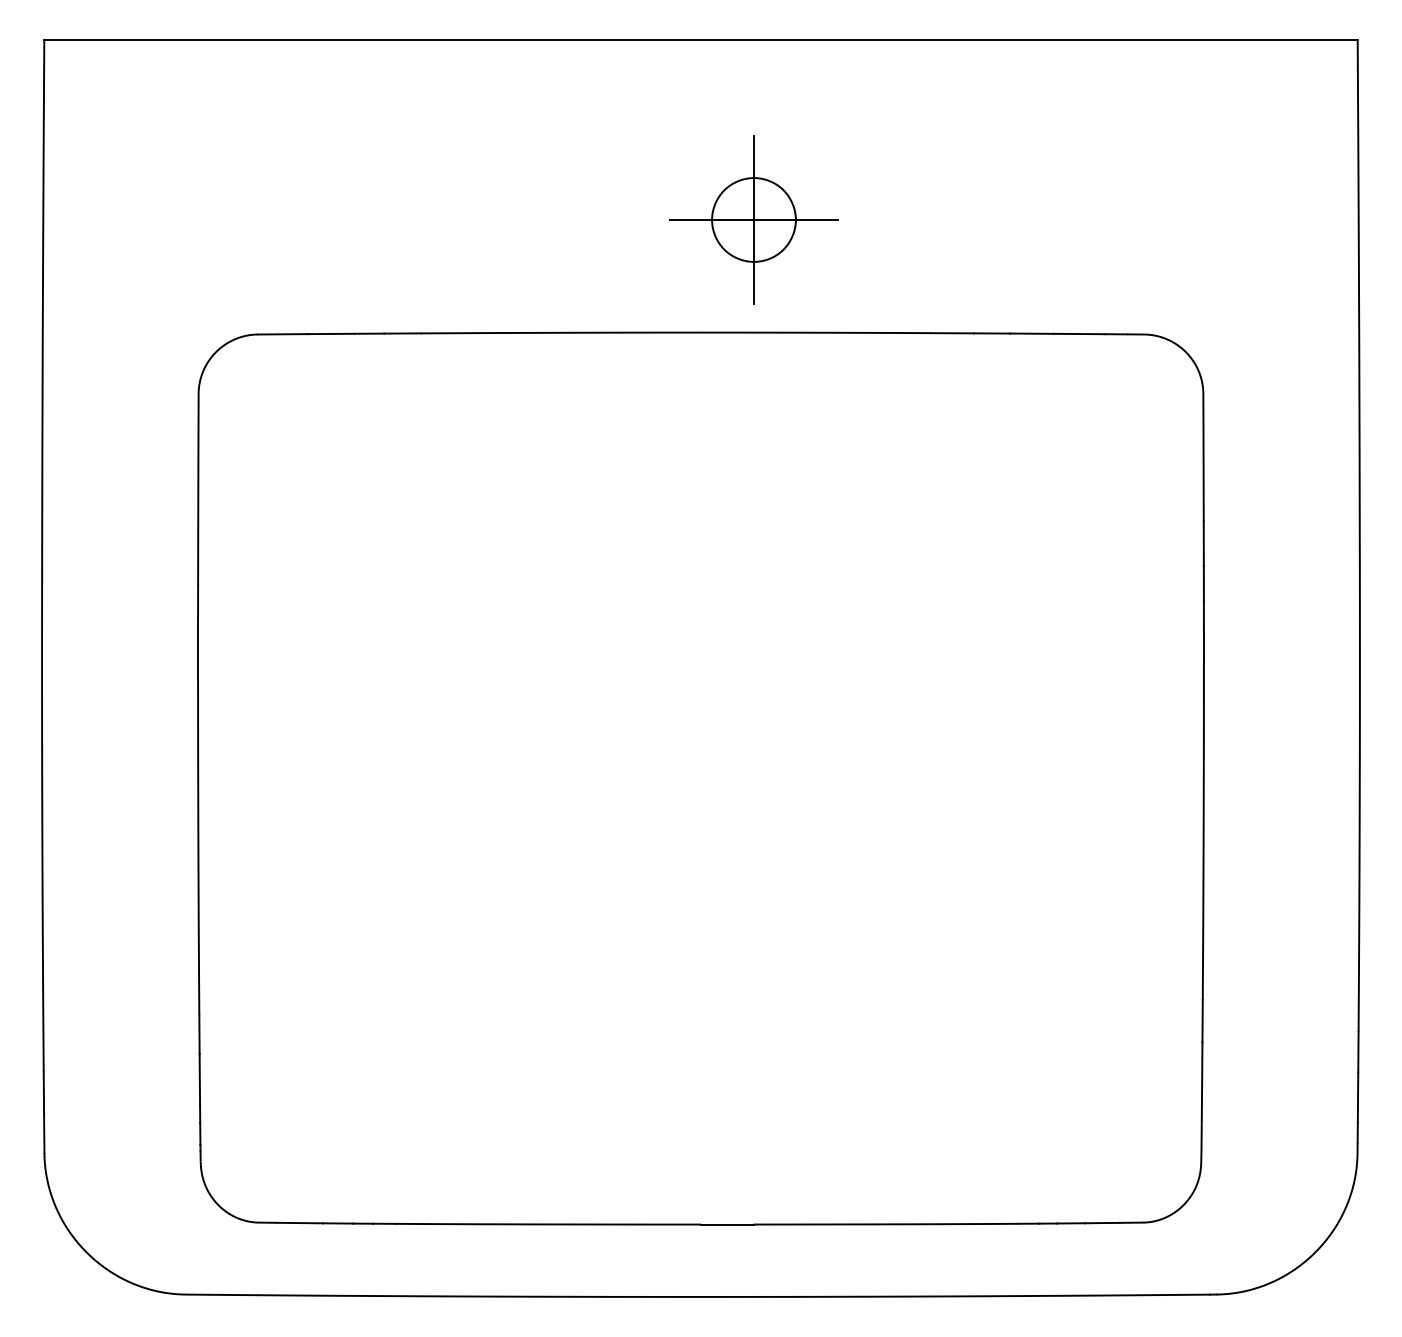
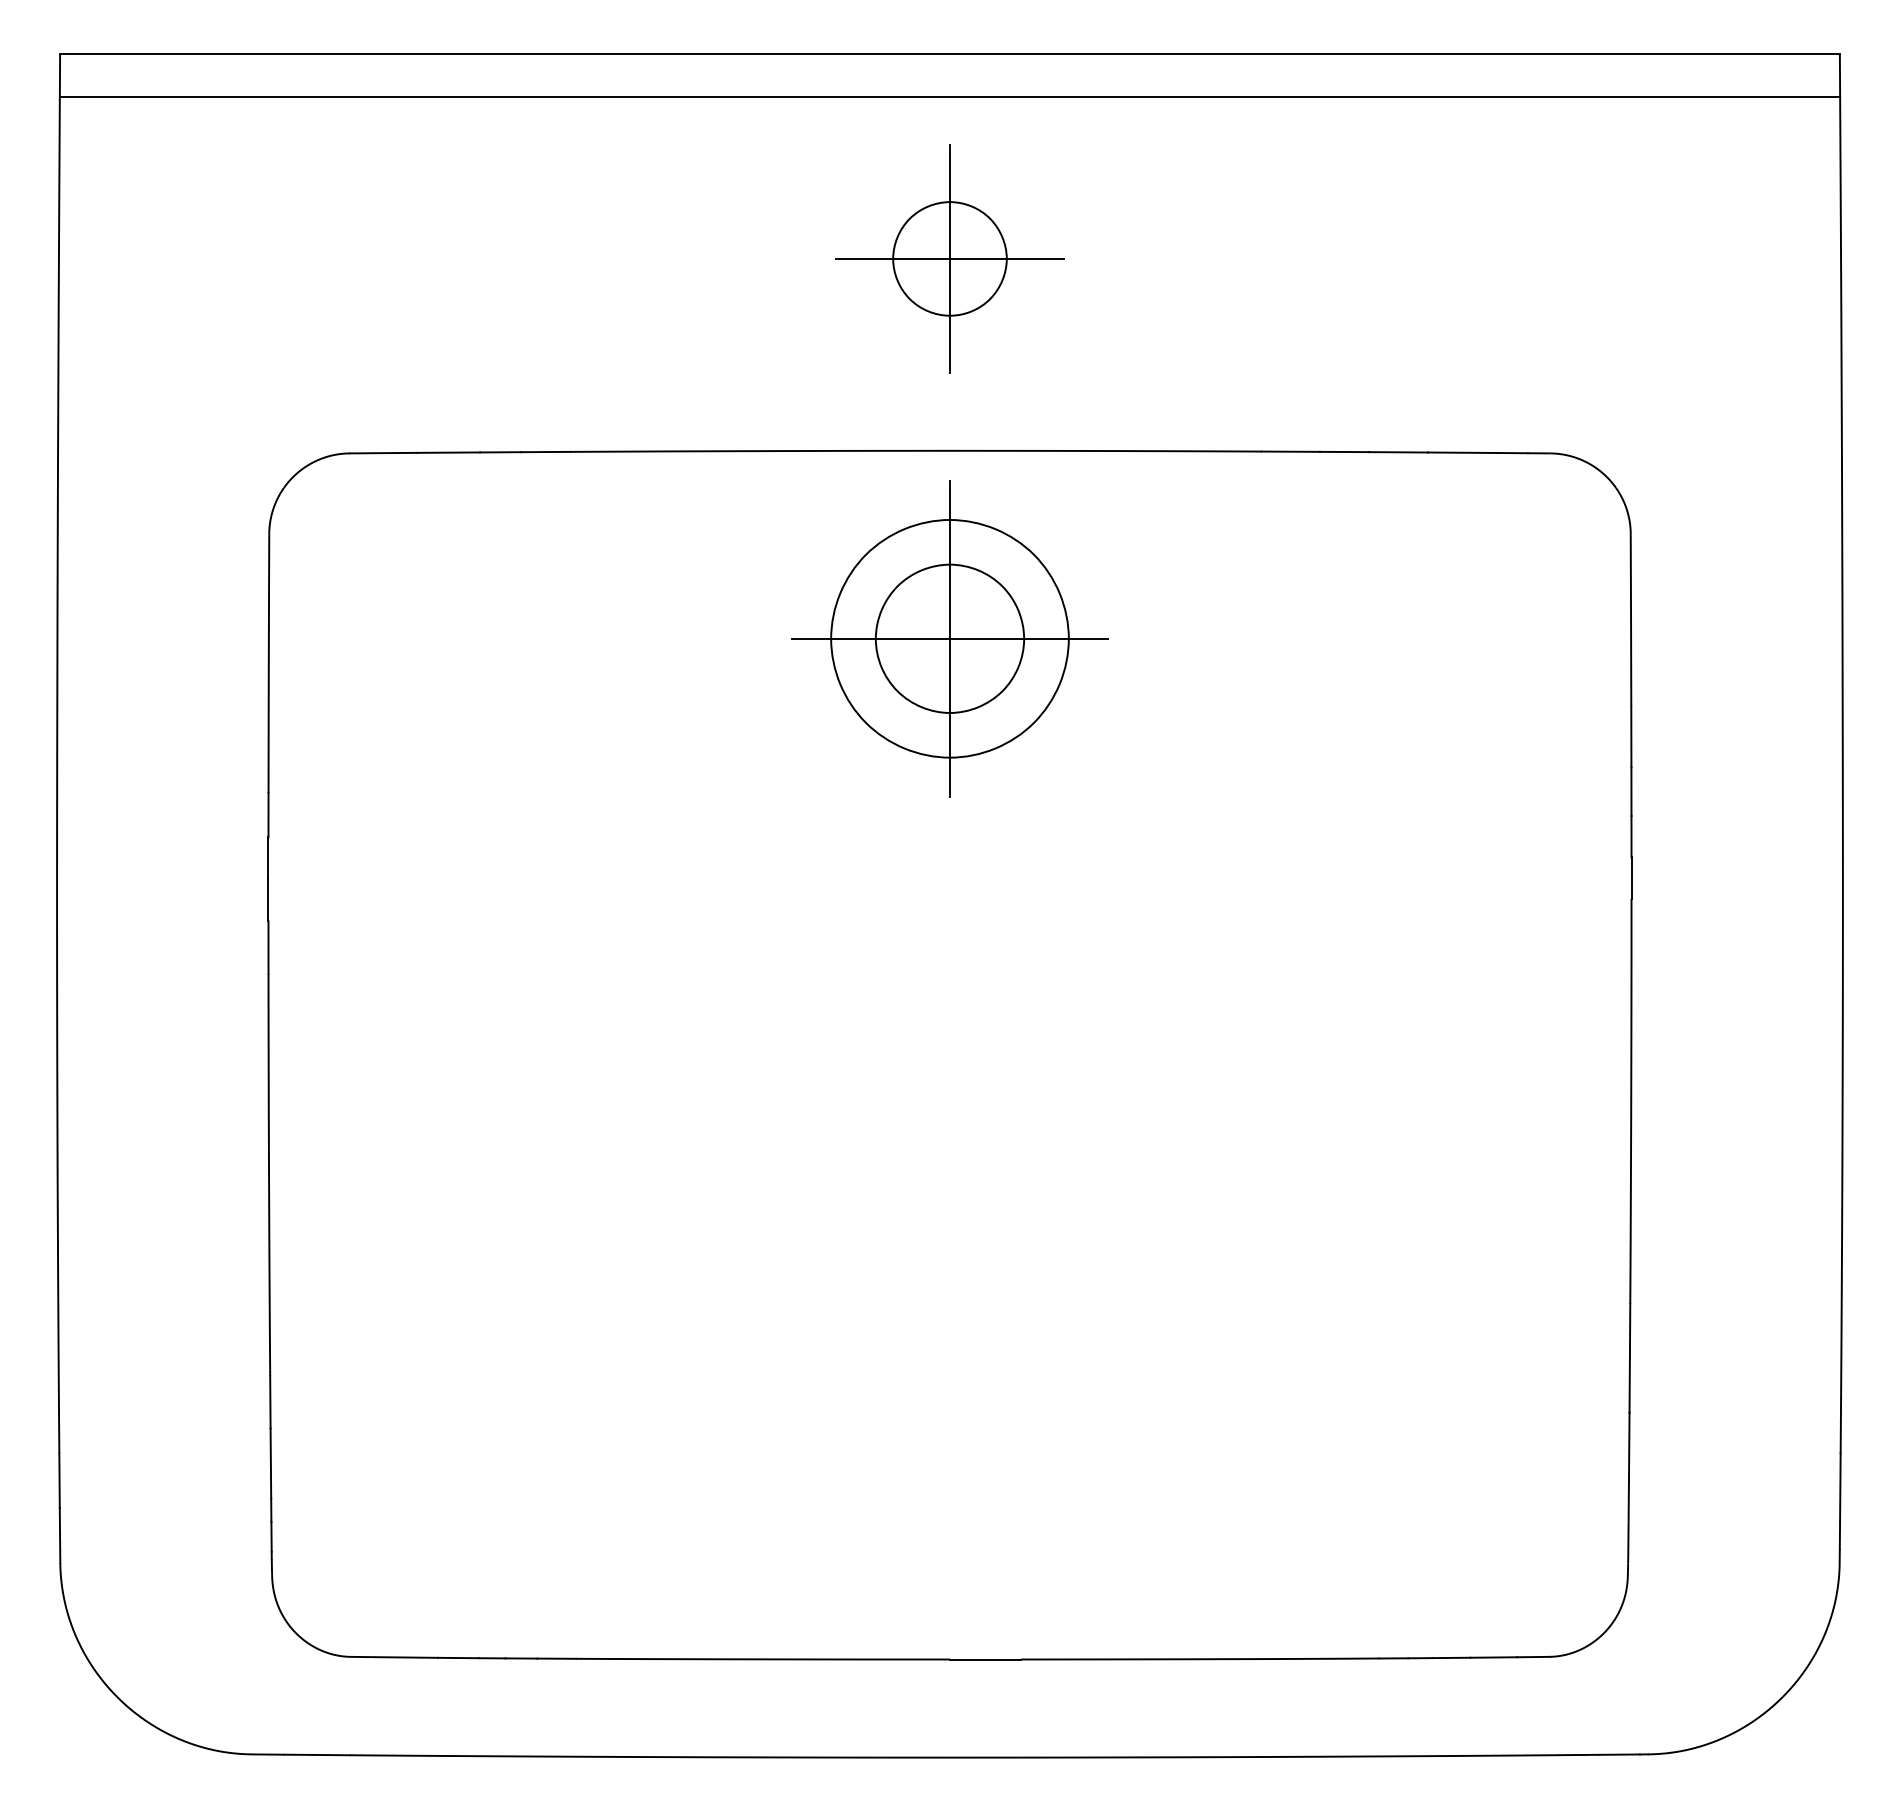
line: (700, 71) -> (949, 97), added
part: (753, 219) -> (949, 258), moved
part: (700, 471) -> (949, 639), added

